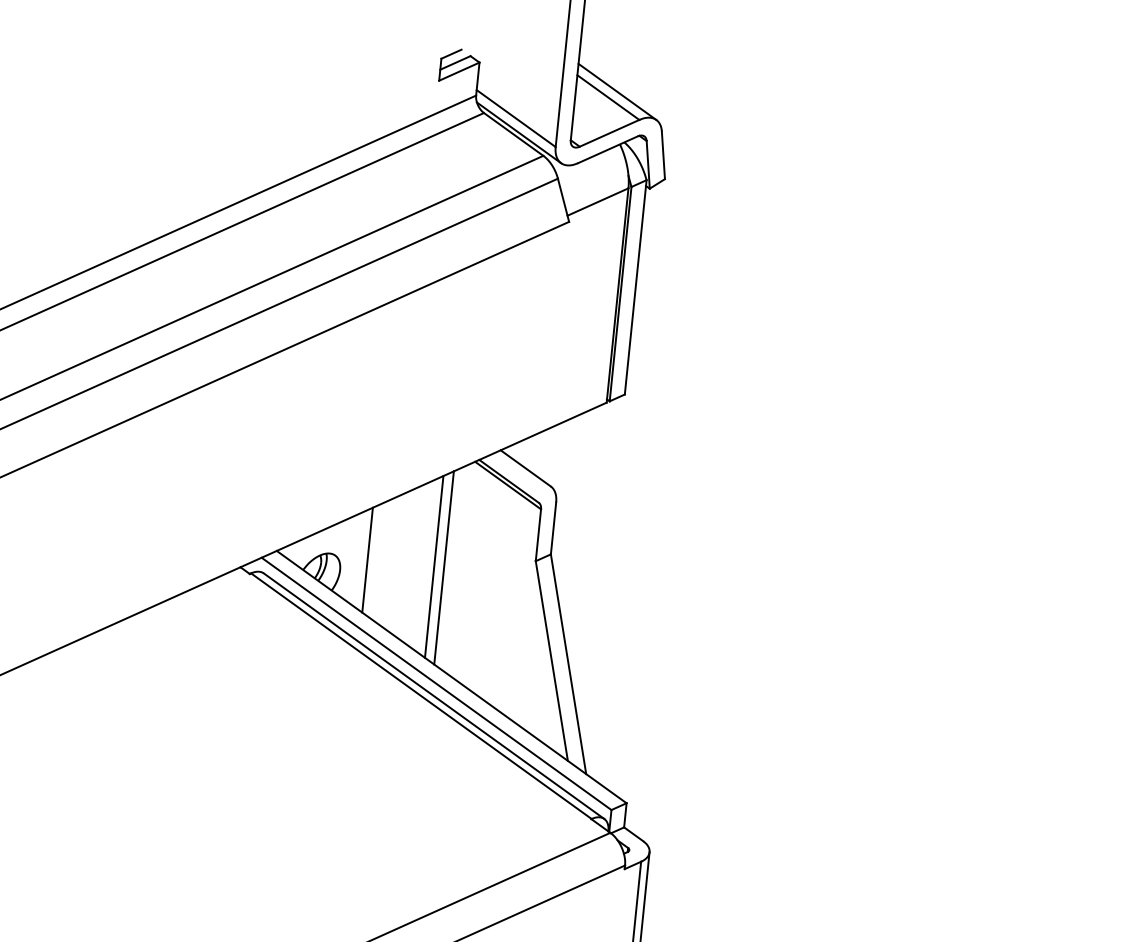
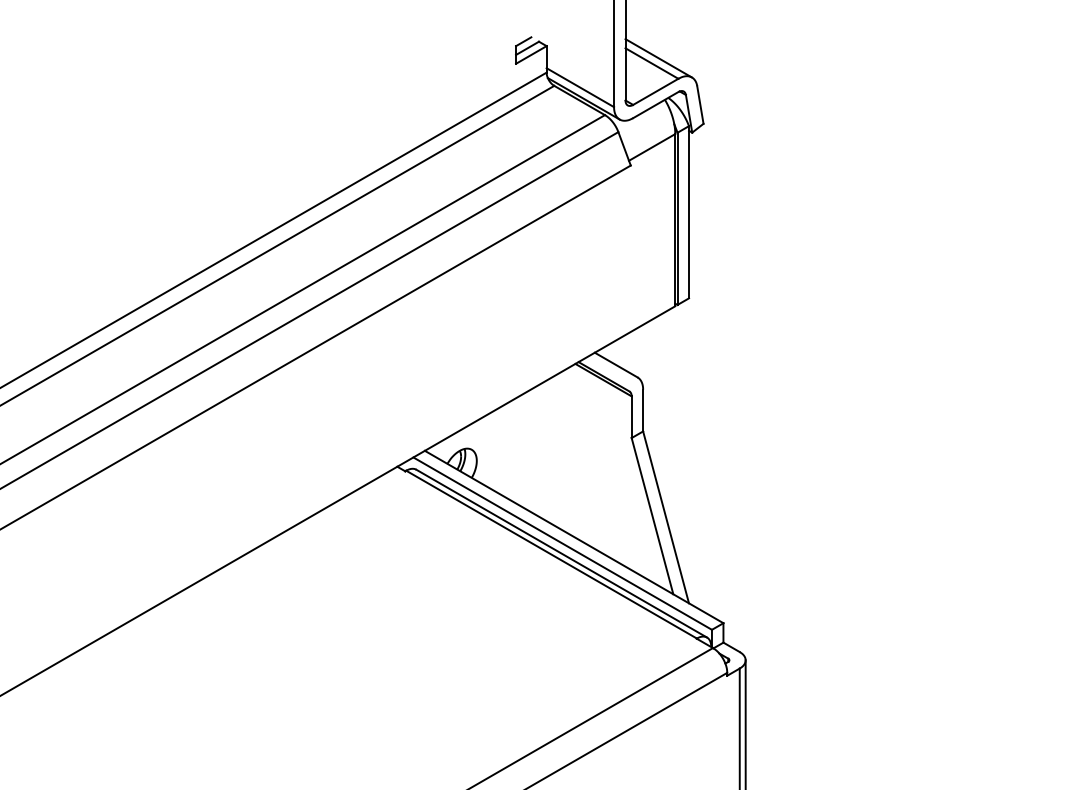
line: (367, 559) -> (497, 450), removed
line: (434, 566) -> (551, 450), removed
line: (444, 567) -> (559, 450), removed

